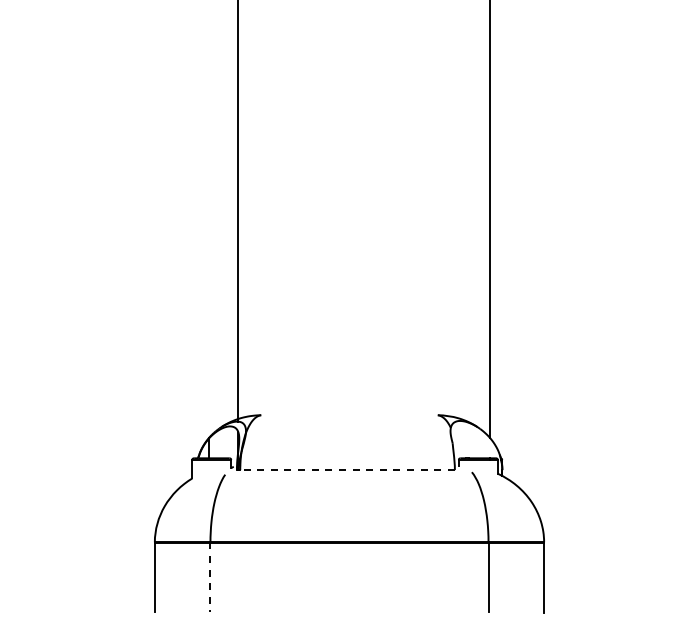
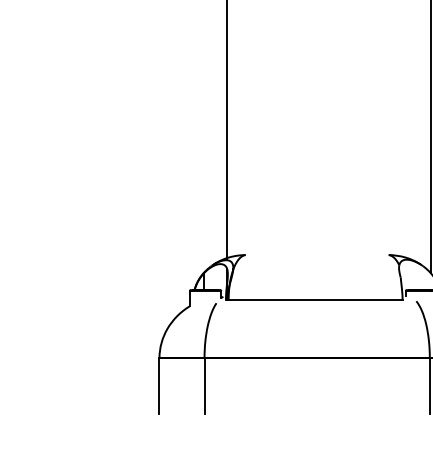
line: (347, 470) -> (315, 299), dashed -> solid
line: (210, 577) -> (204, 386), dashed -> solid

